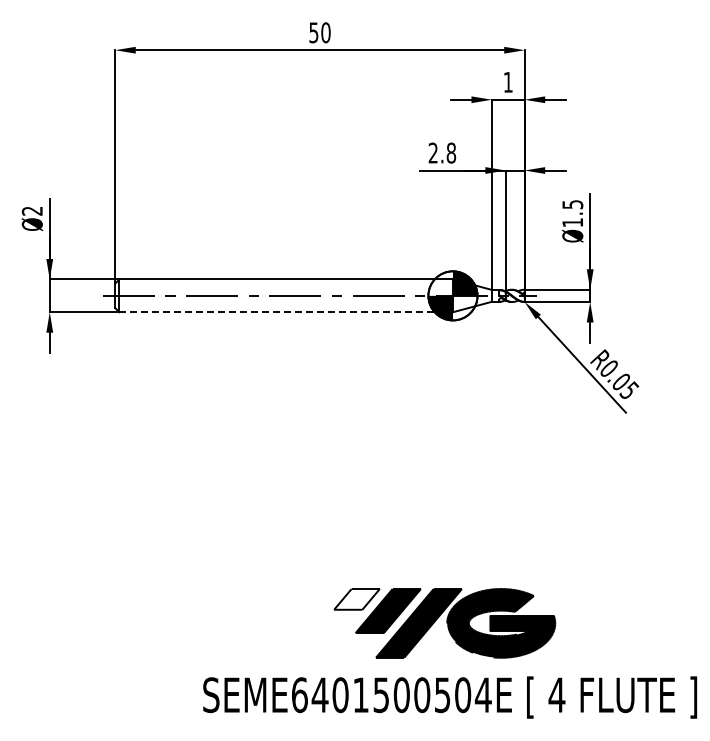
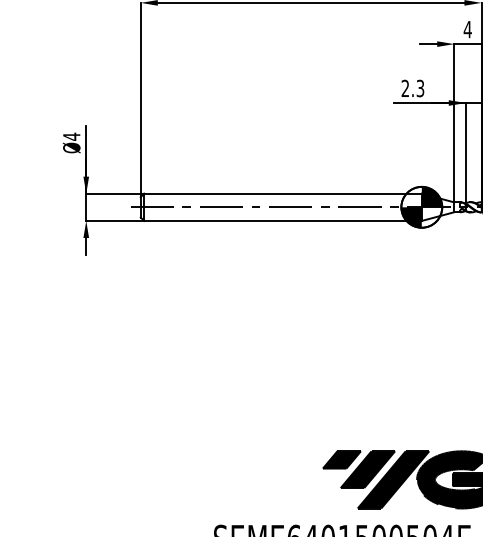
text: (508, 82) -> (468, 29), 1 -> 4
text: (451, 152) -> (420, 88), 2.8 -> 2.3
text: (31, 211) -> (71, 137), Ø2 -> Ø4
line: (286, 312) -> (283, 221), dashed -> solid
fill: (356, 599) -> (341, 460), added

